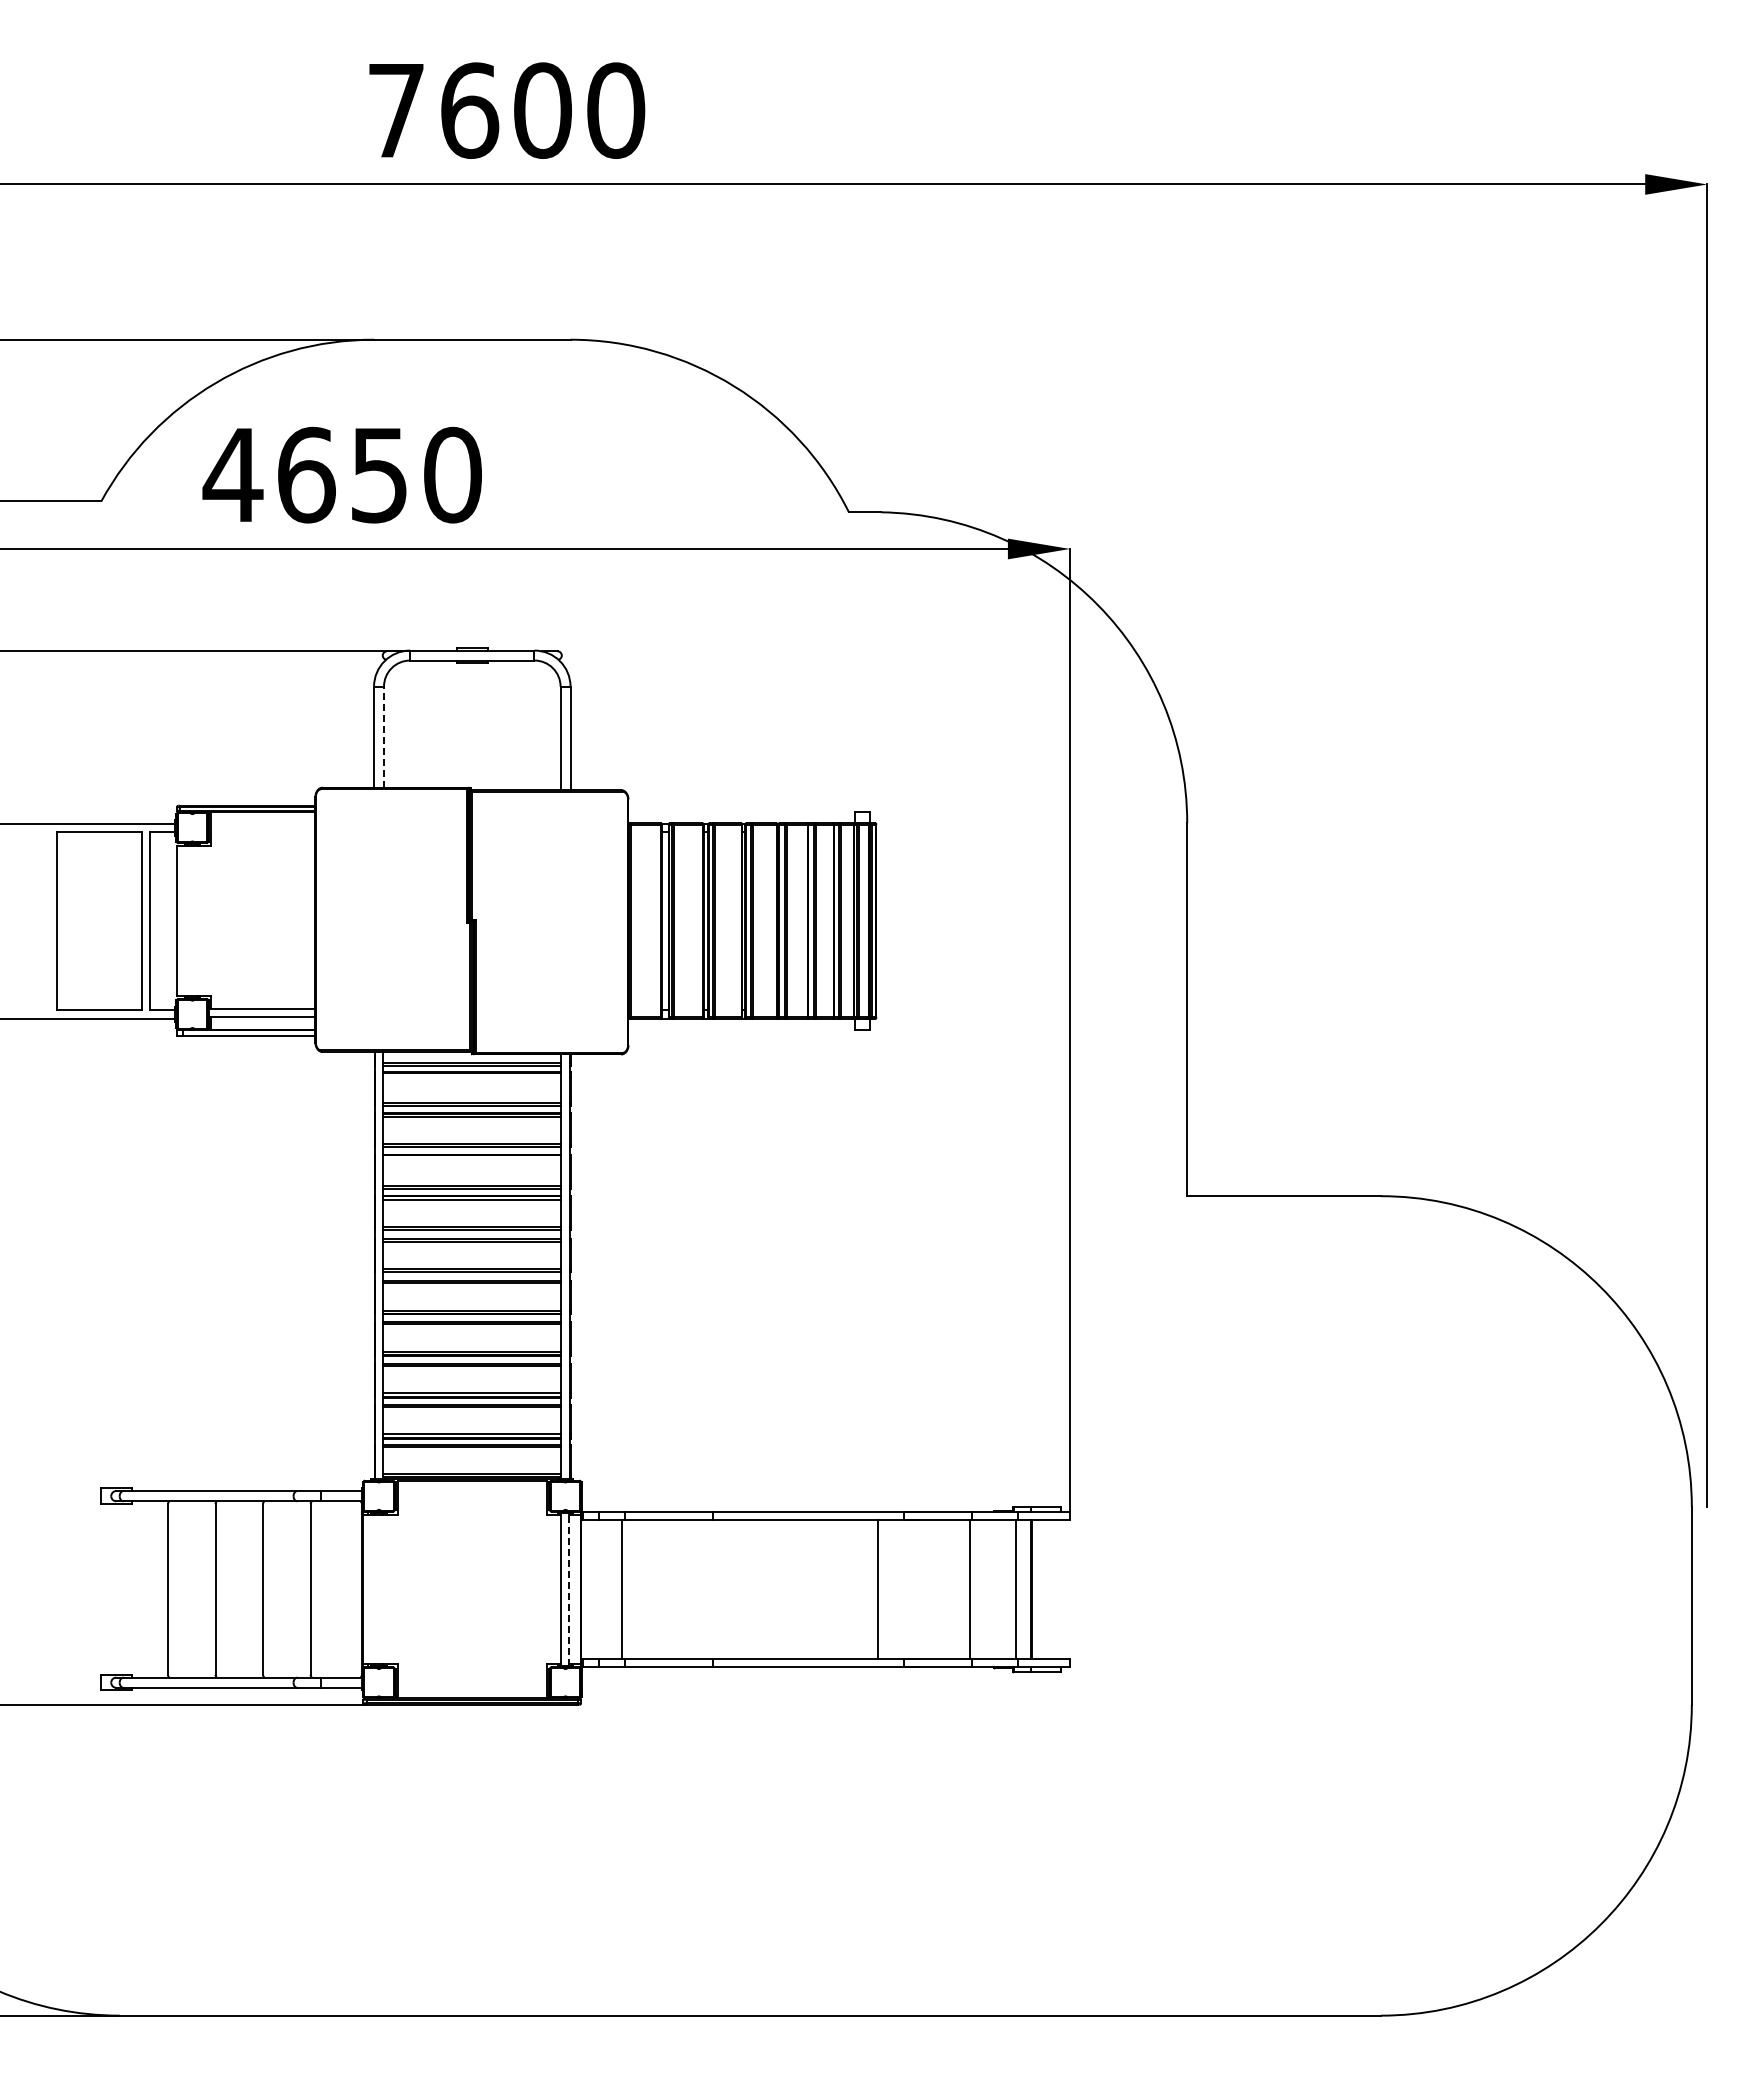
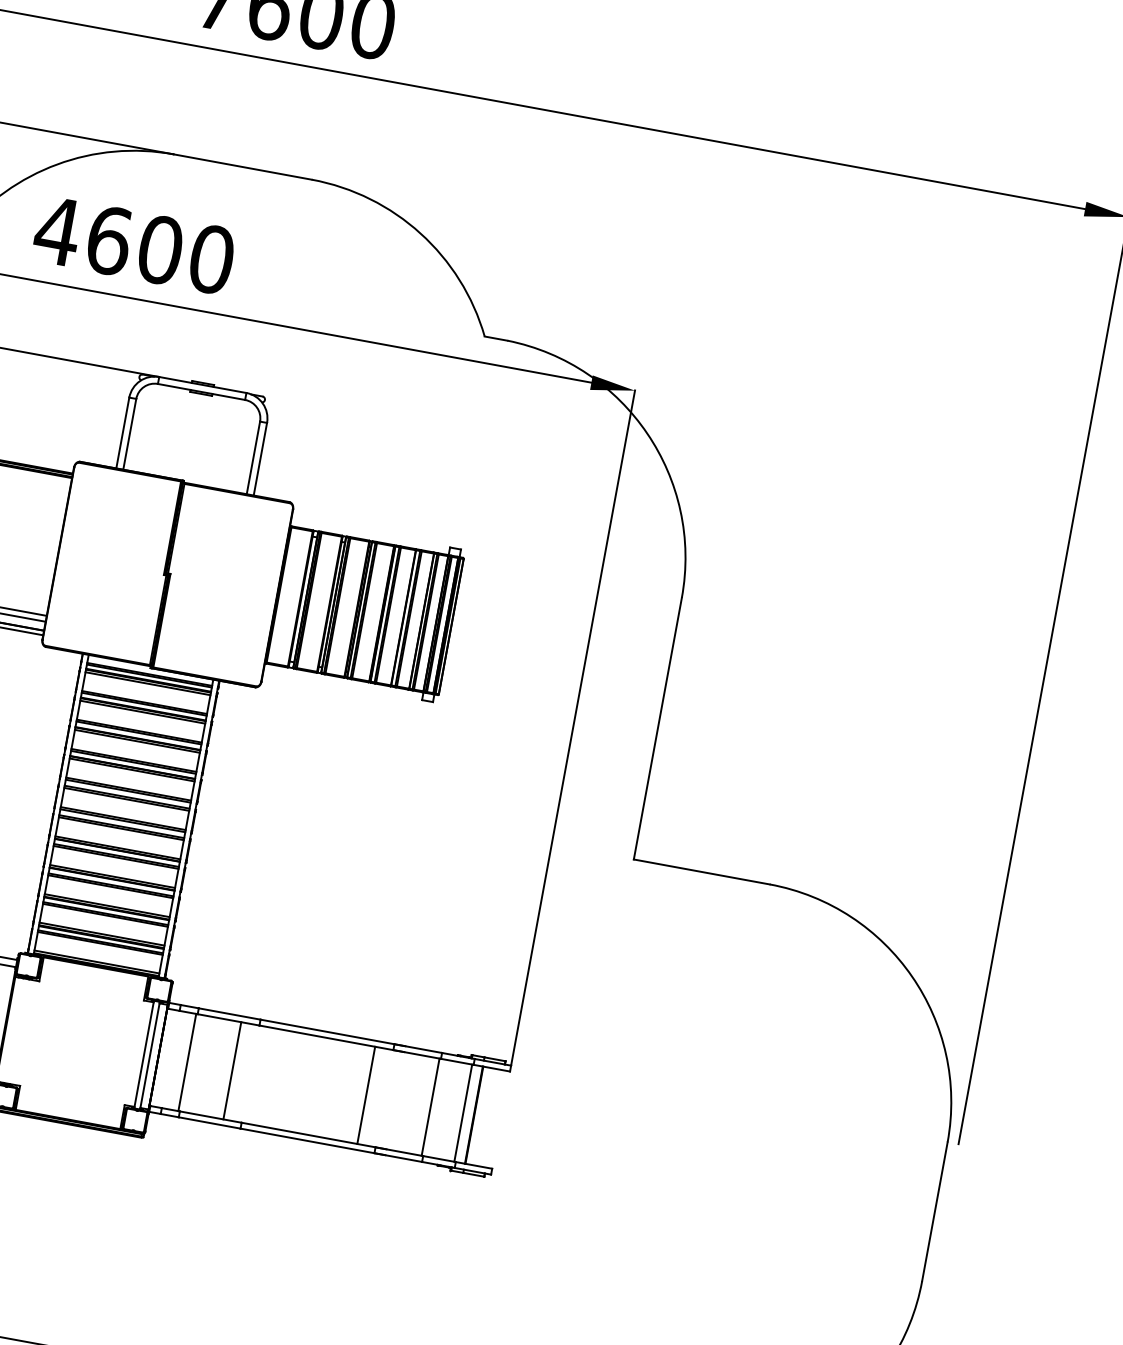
text: (379, 474) -> (160, 249), 4650 -> 4600
line: (384, 737) -> (130, 434), dashed -> solid
line: (472, 1076) -> (148, 683), added
line: (472, 1158) -> (137, 741), added
line: (569, 1589) -> (150, 1055), dashed -> solid
line: (686, 1589) -> (232, 1070), added

